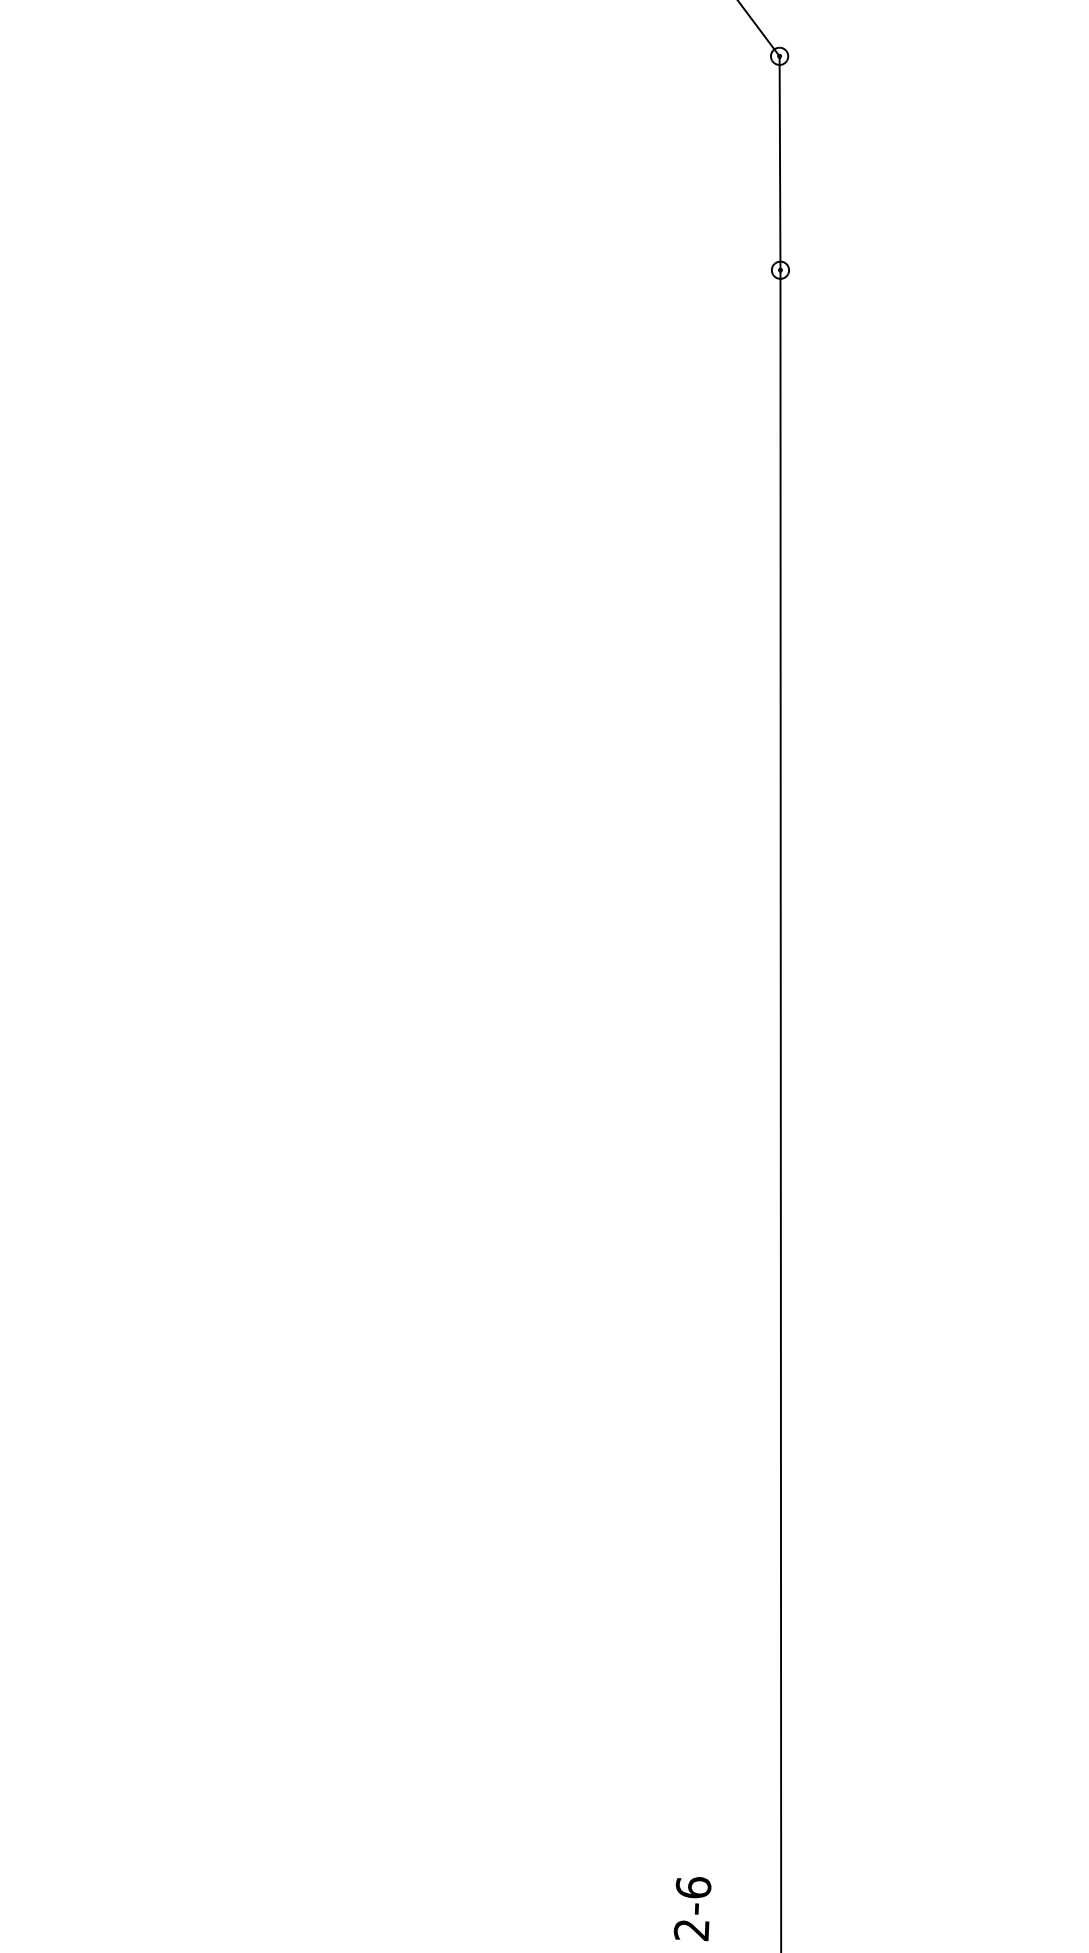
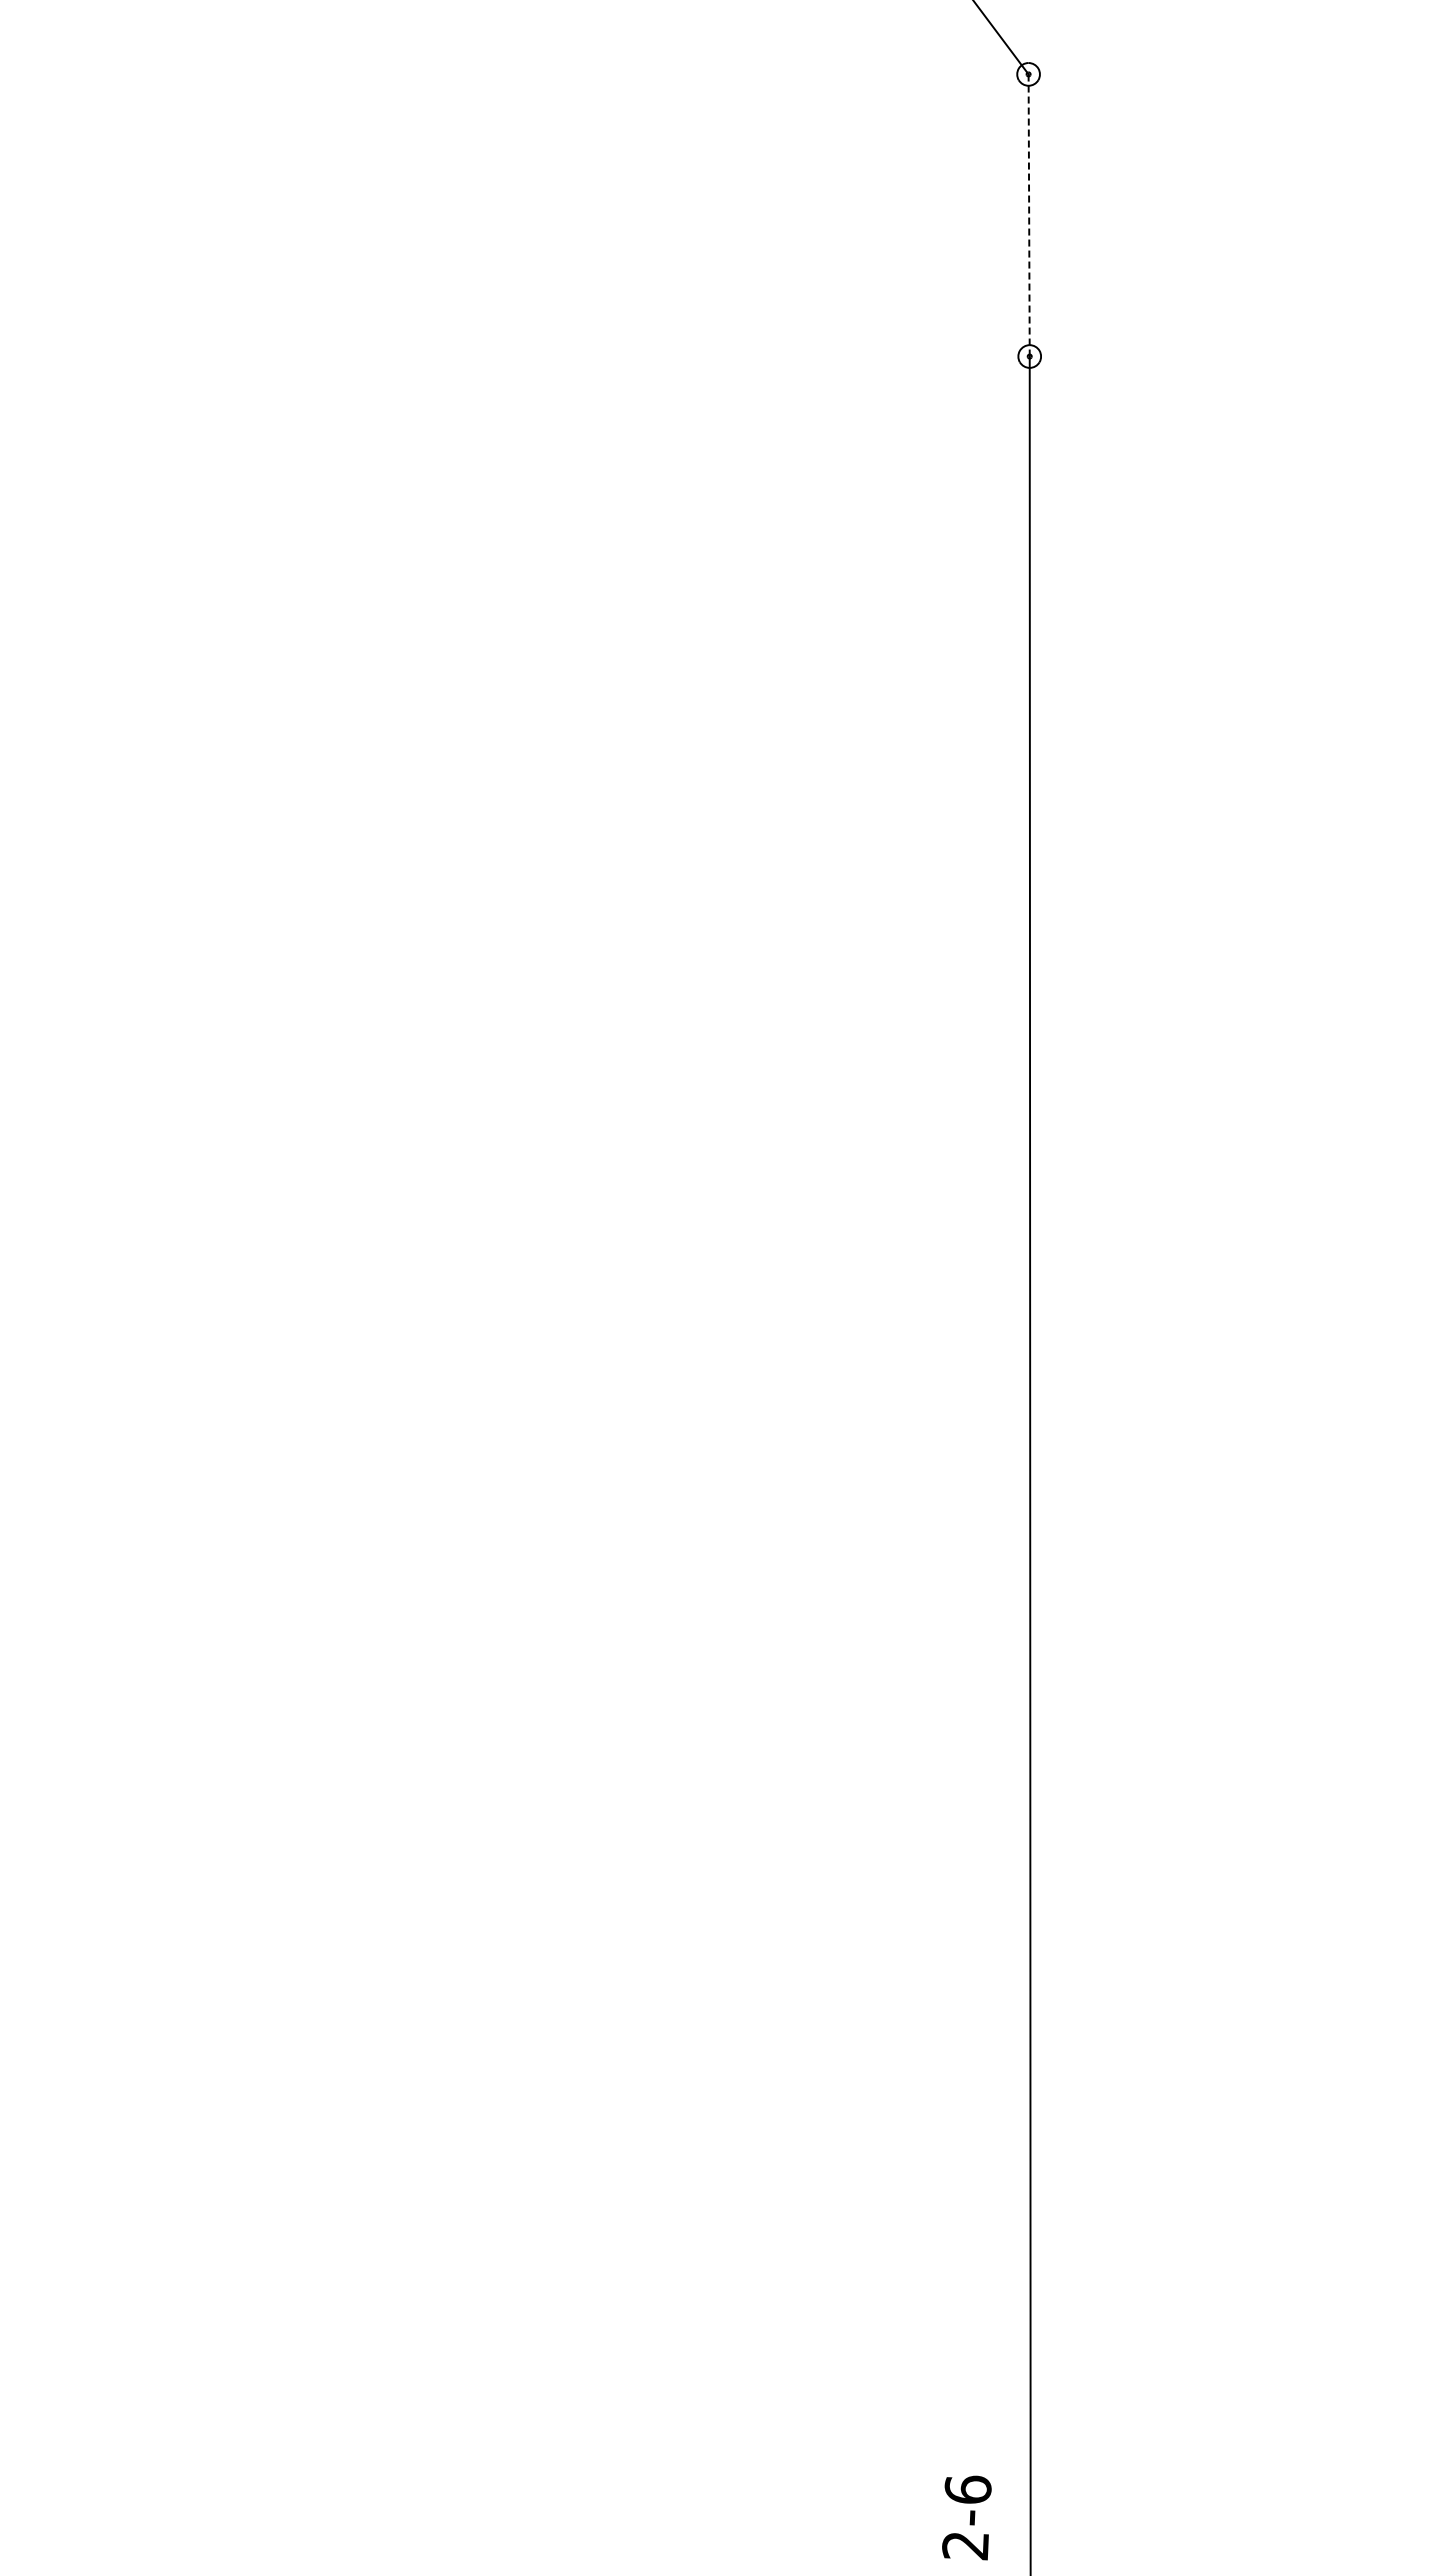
line: (780, 162) -> (1029, 214), solid -> dashed
text: (692, 1908) -> (966, 2517), moved

